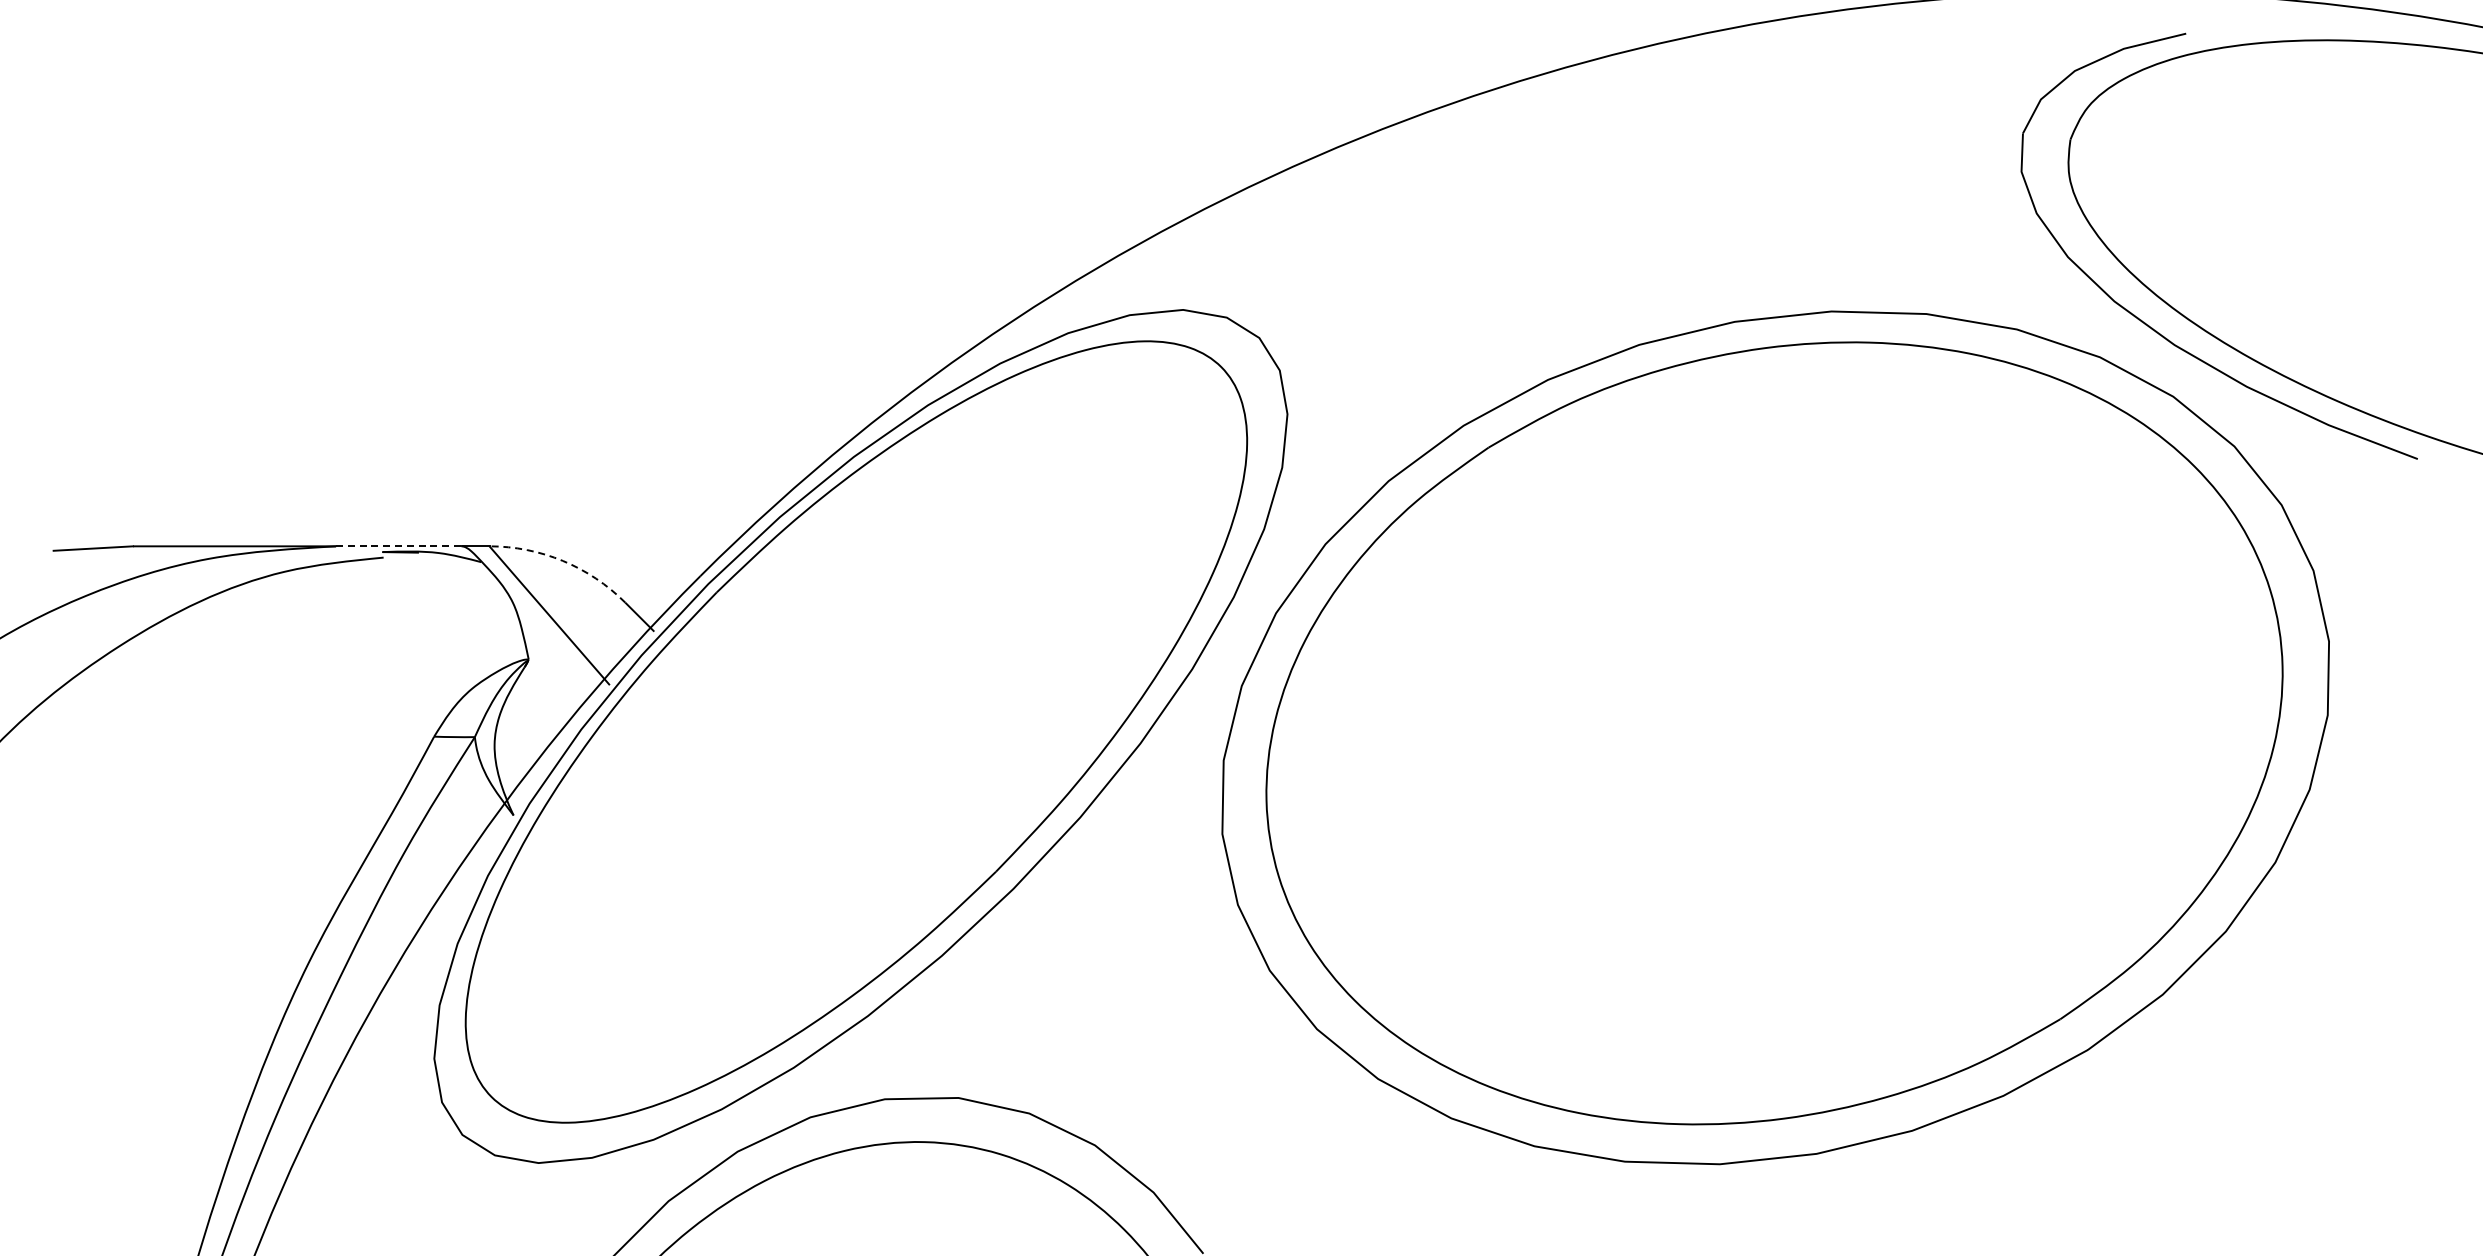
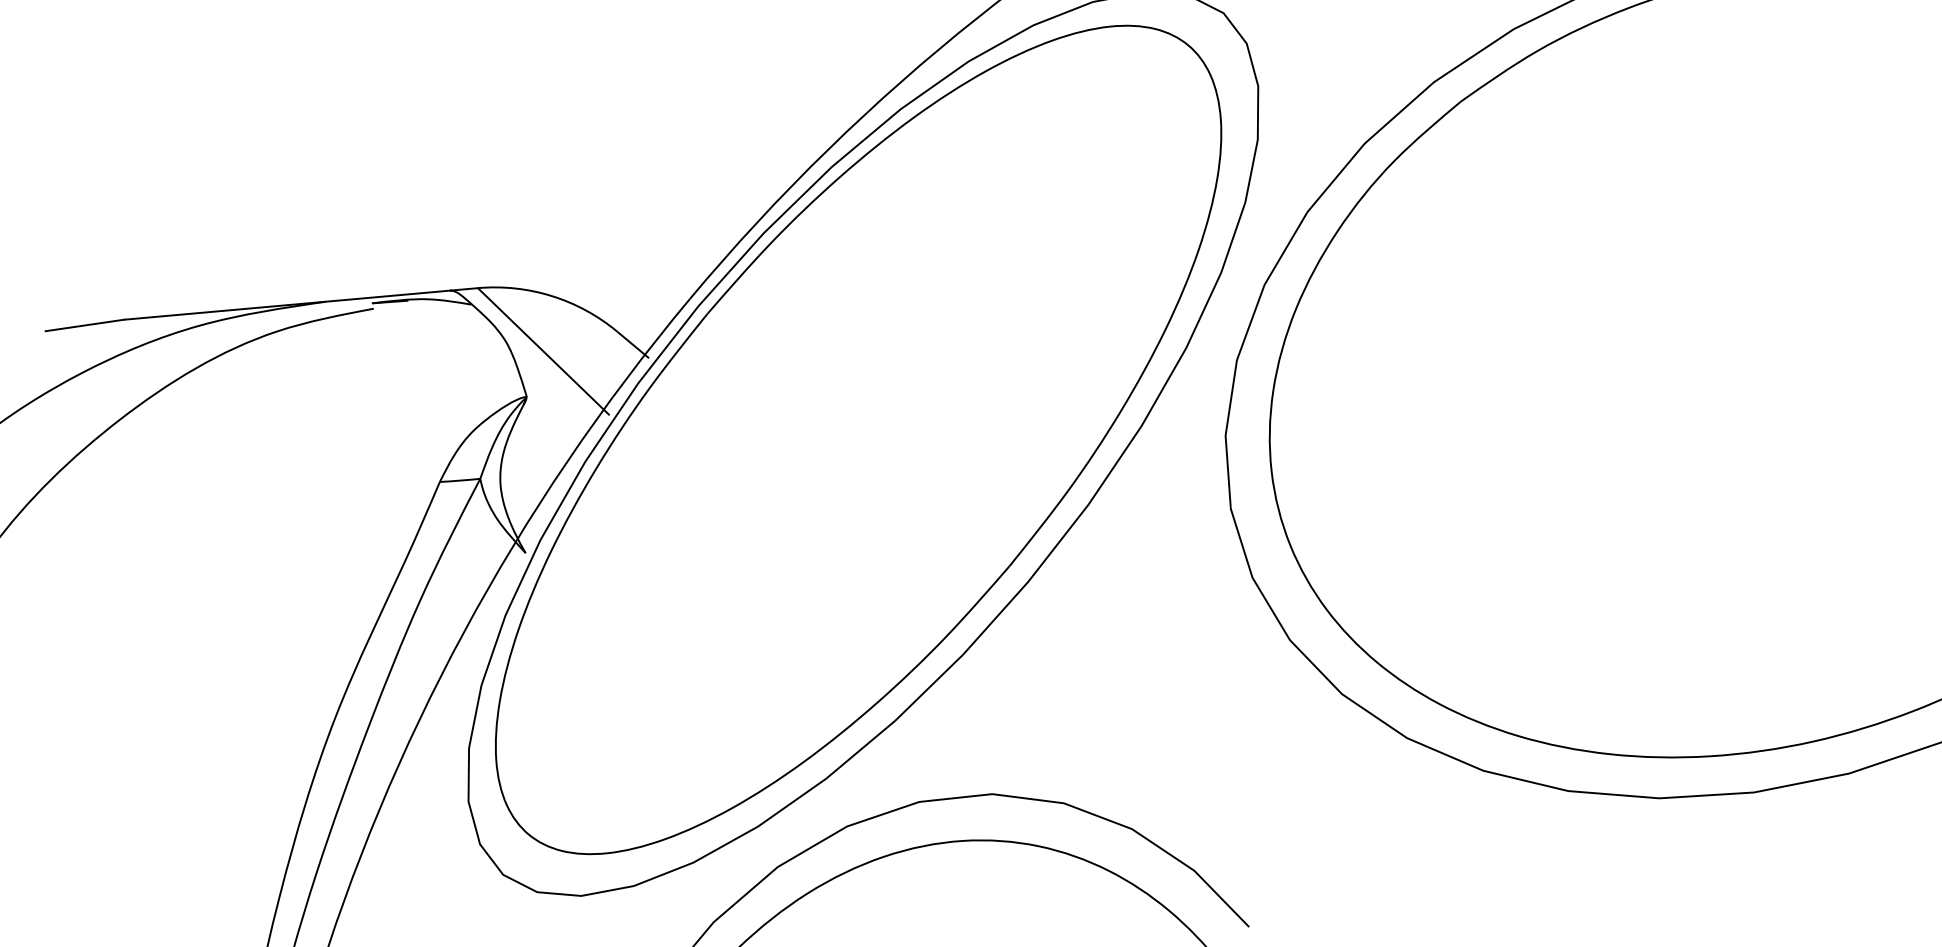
line: (398, 546) -> (387, 296), dashed -> solid
arc: (562, 560) -> (551, 295), dashed -> solid

